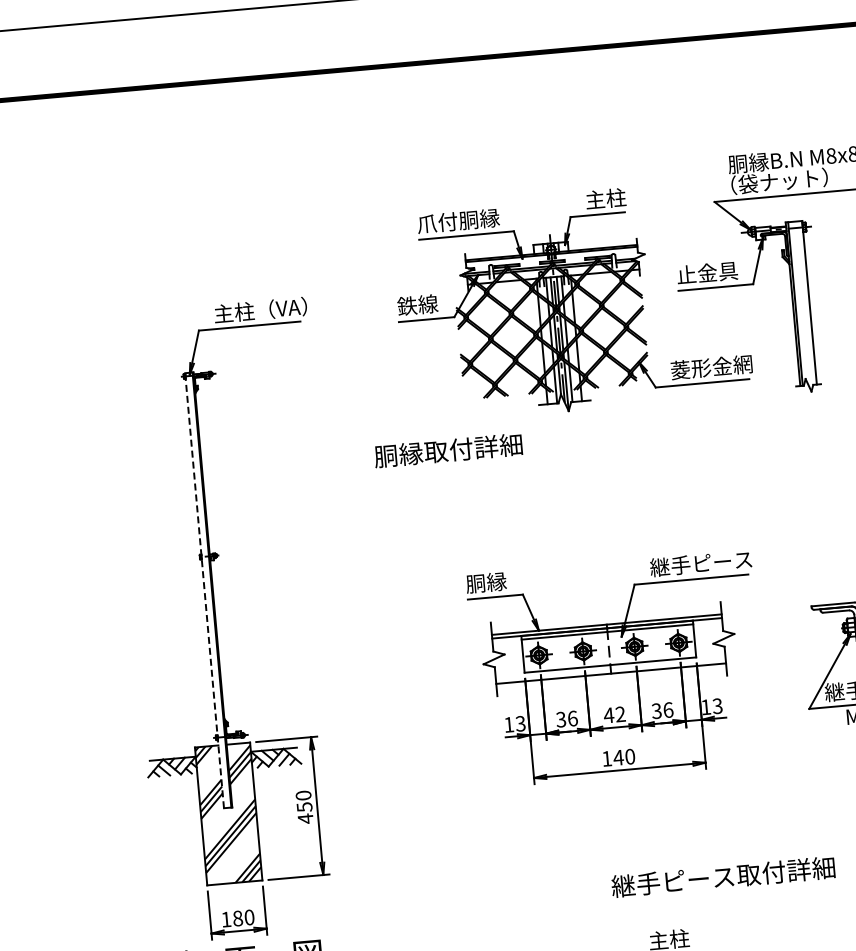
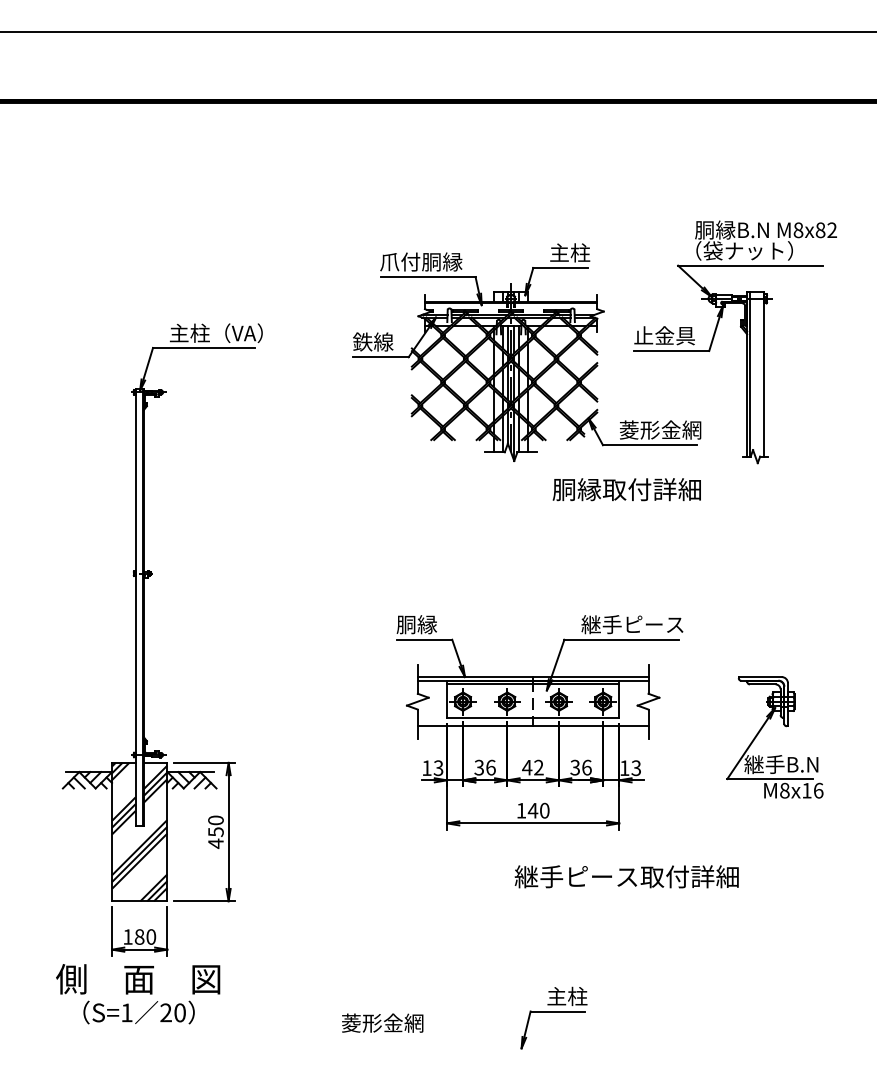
text: (448, 450) -> (626, 489), moved
line: (204, 590) -> (135, 607), dashed -> solid
text: (723, 876) -> (626, 876), moved

